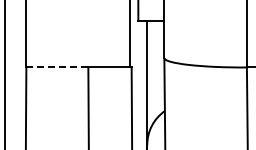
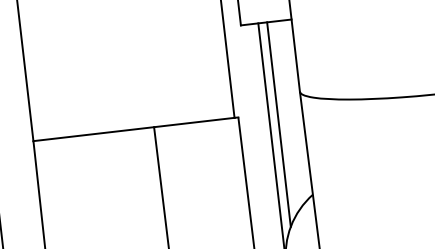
line: (57, 67) -> (94, 134), dashed -> solid
line: (151, 73) -> (278, 124), added

